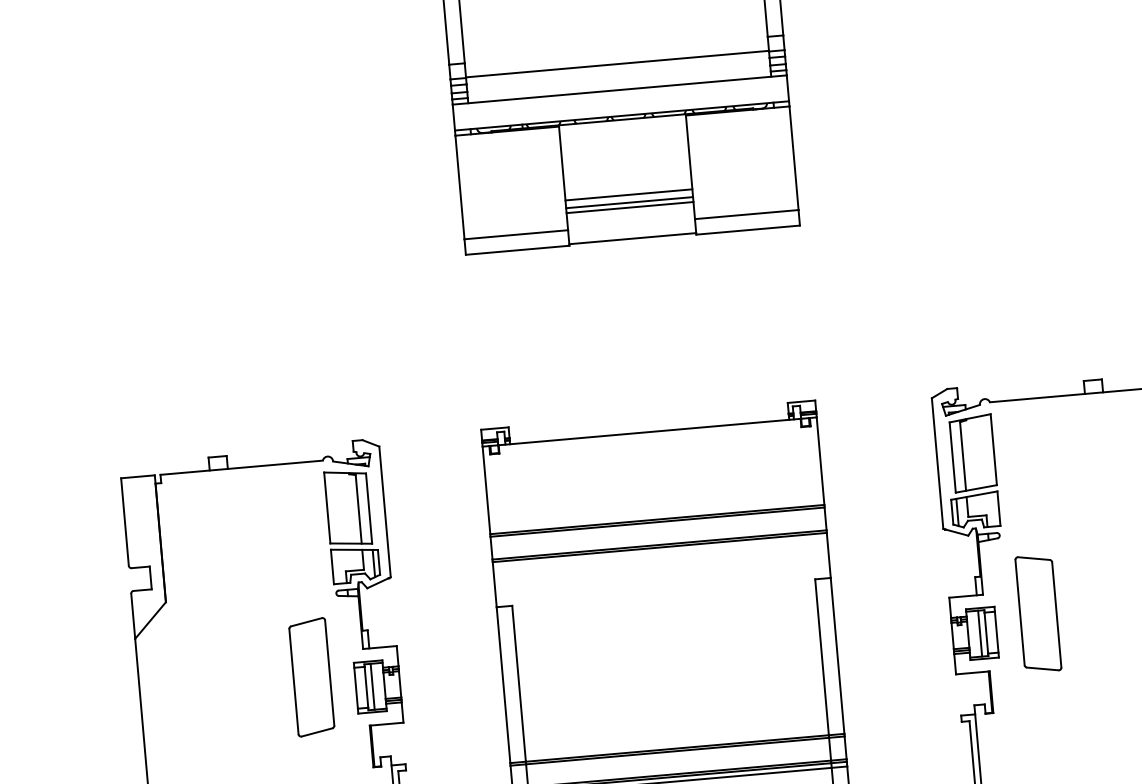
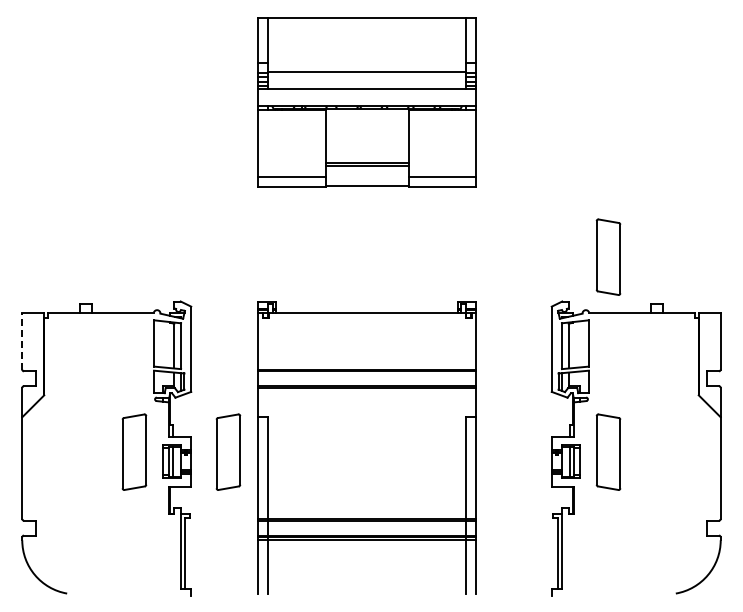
line: (627, 194) -> (366, 157), removed
part: (1012, 313) -> (608, 256), added
line: (125, 522) -> (22, 341), solid -> dashed
part: (455, 663) -> (228, 451), added

